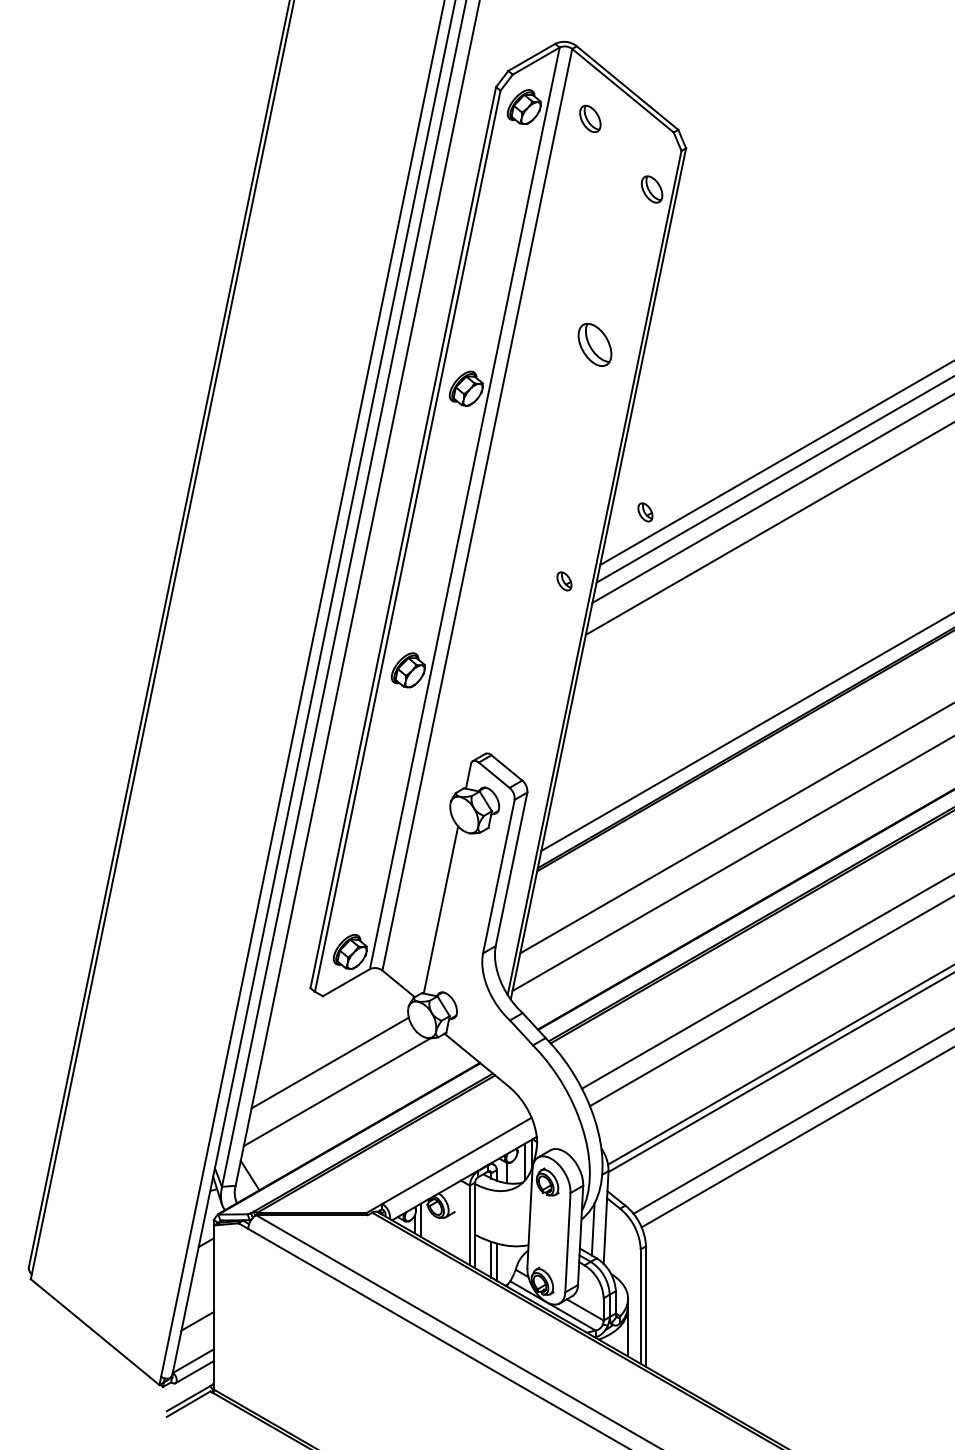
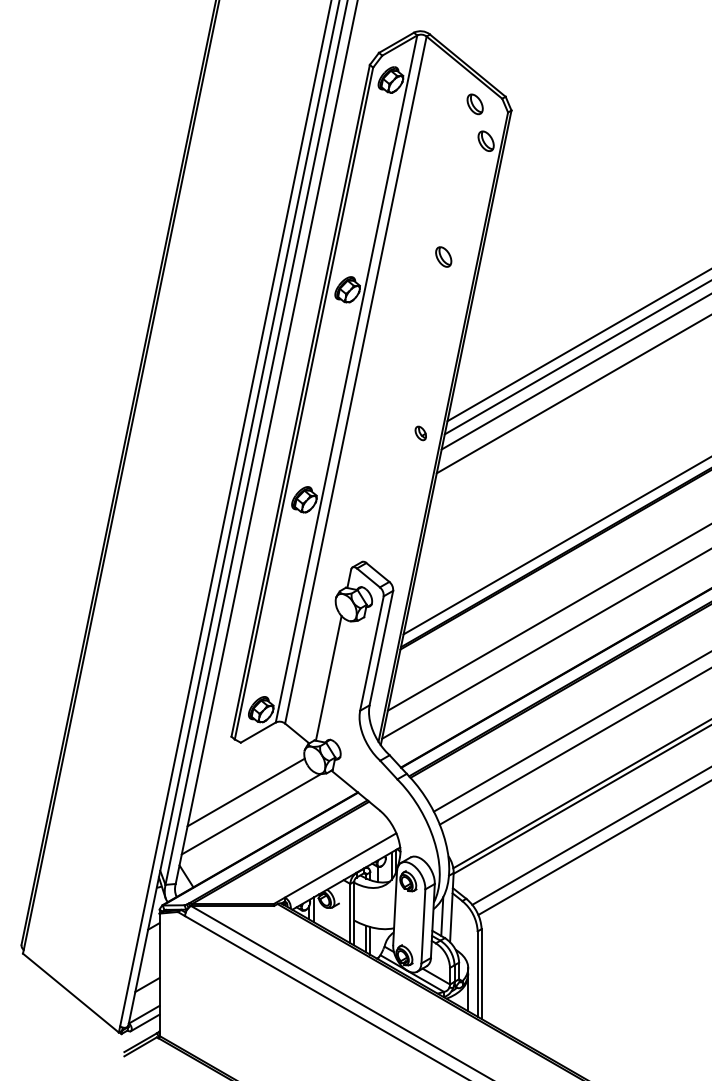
part: (590, 118) -> (475, 104), moved
part: (595, 344) -> (443, 256), size x0.62
part: (645, 512) -> (481, 382), removed

